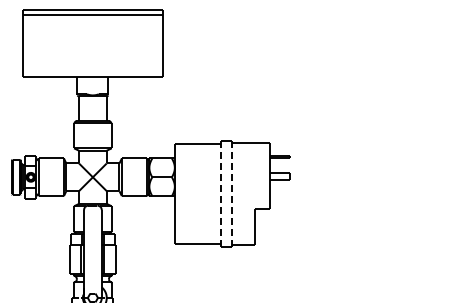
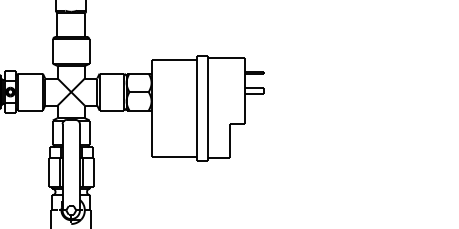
line: (221, 193) -> (197, 108), dashed -> solid
line: (232, 193) -> (208, 108), dashed -> solid

